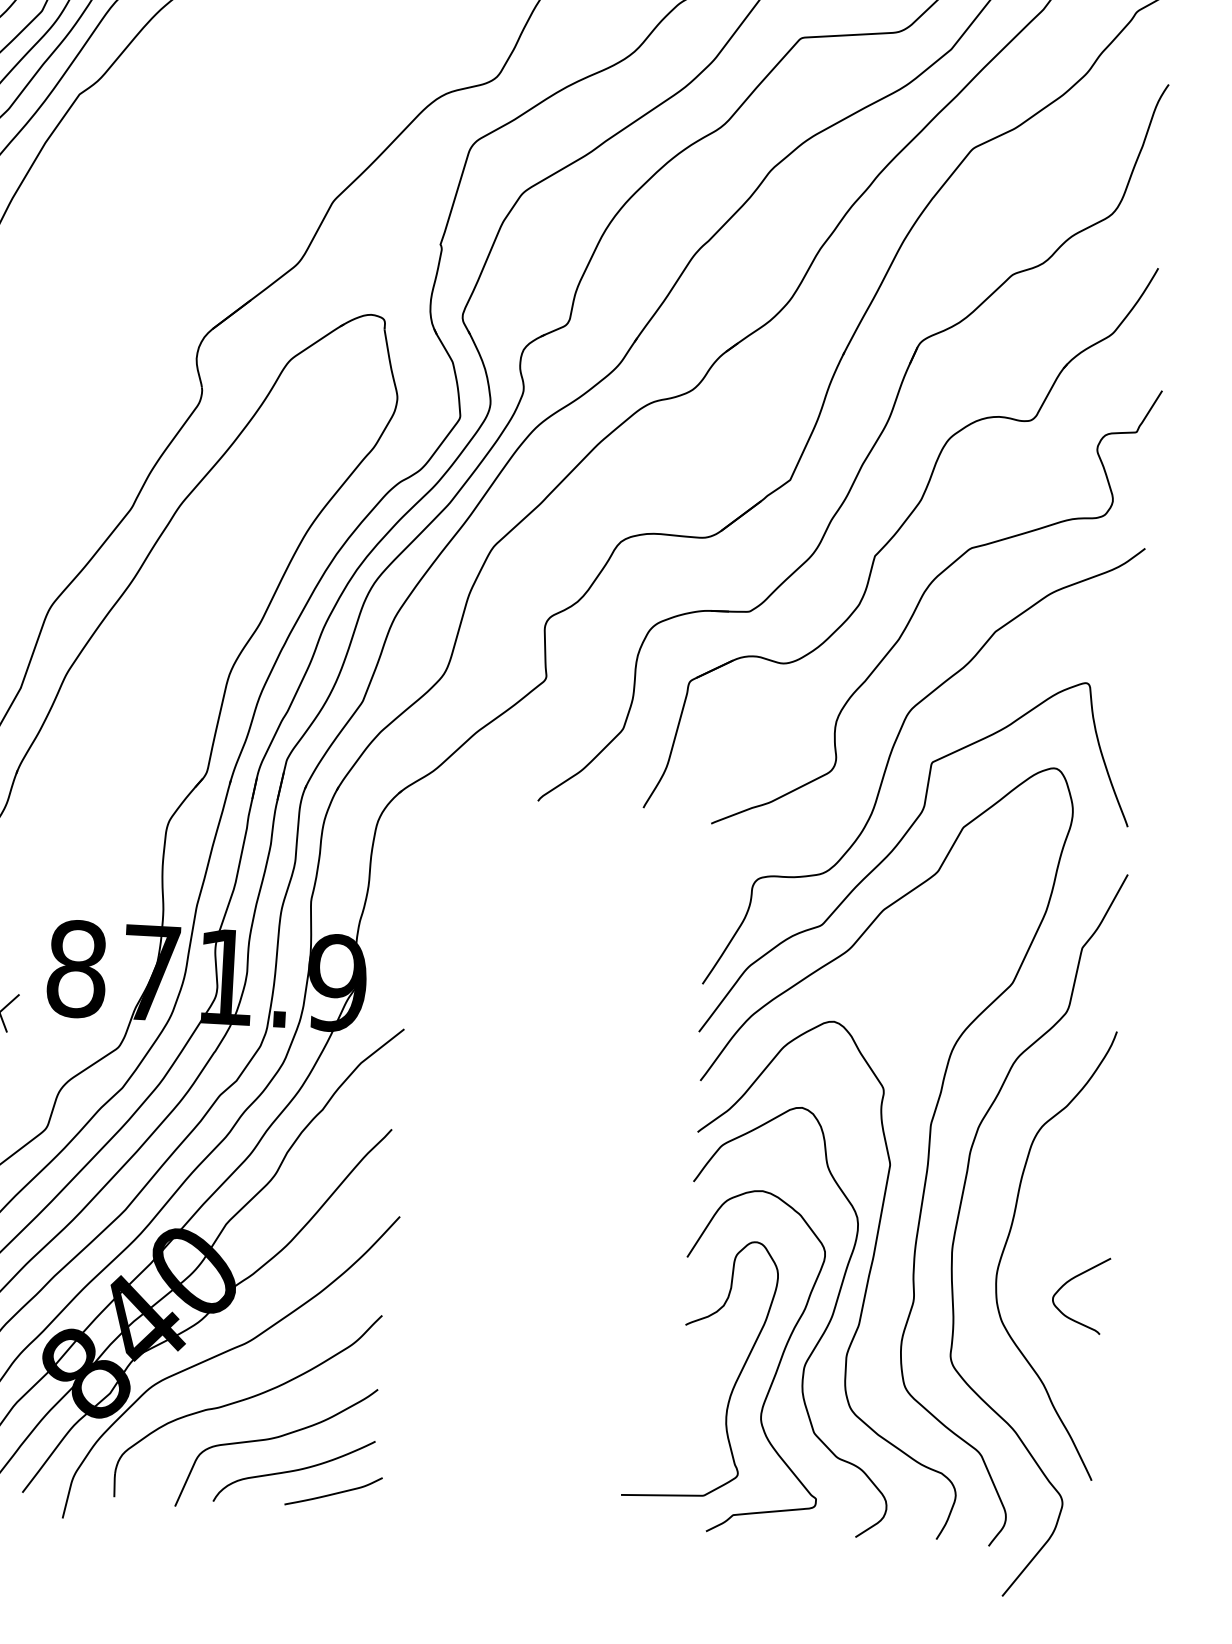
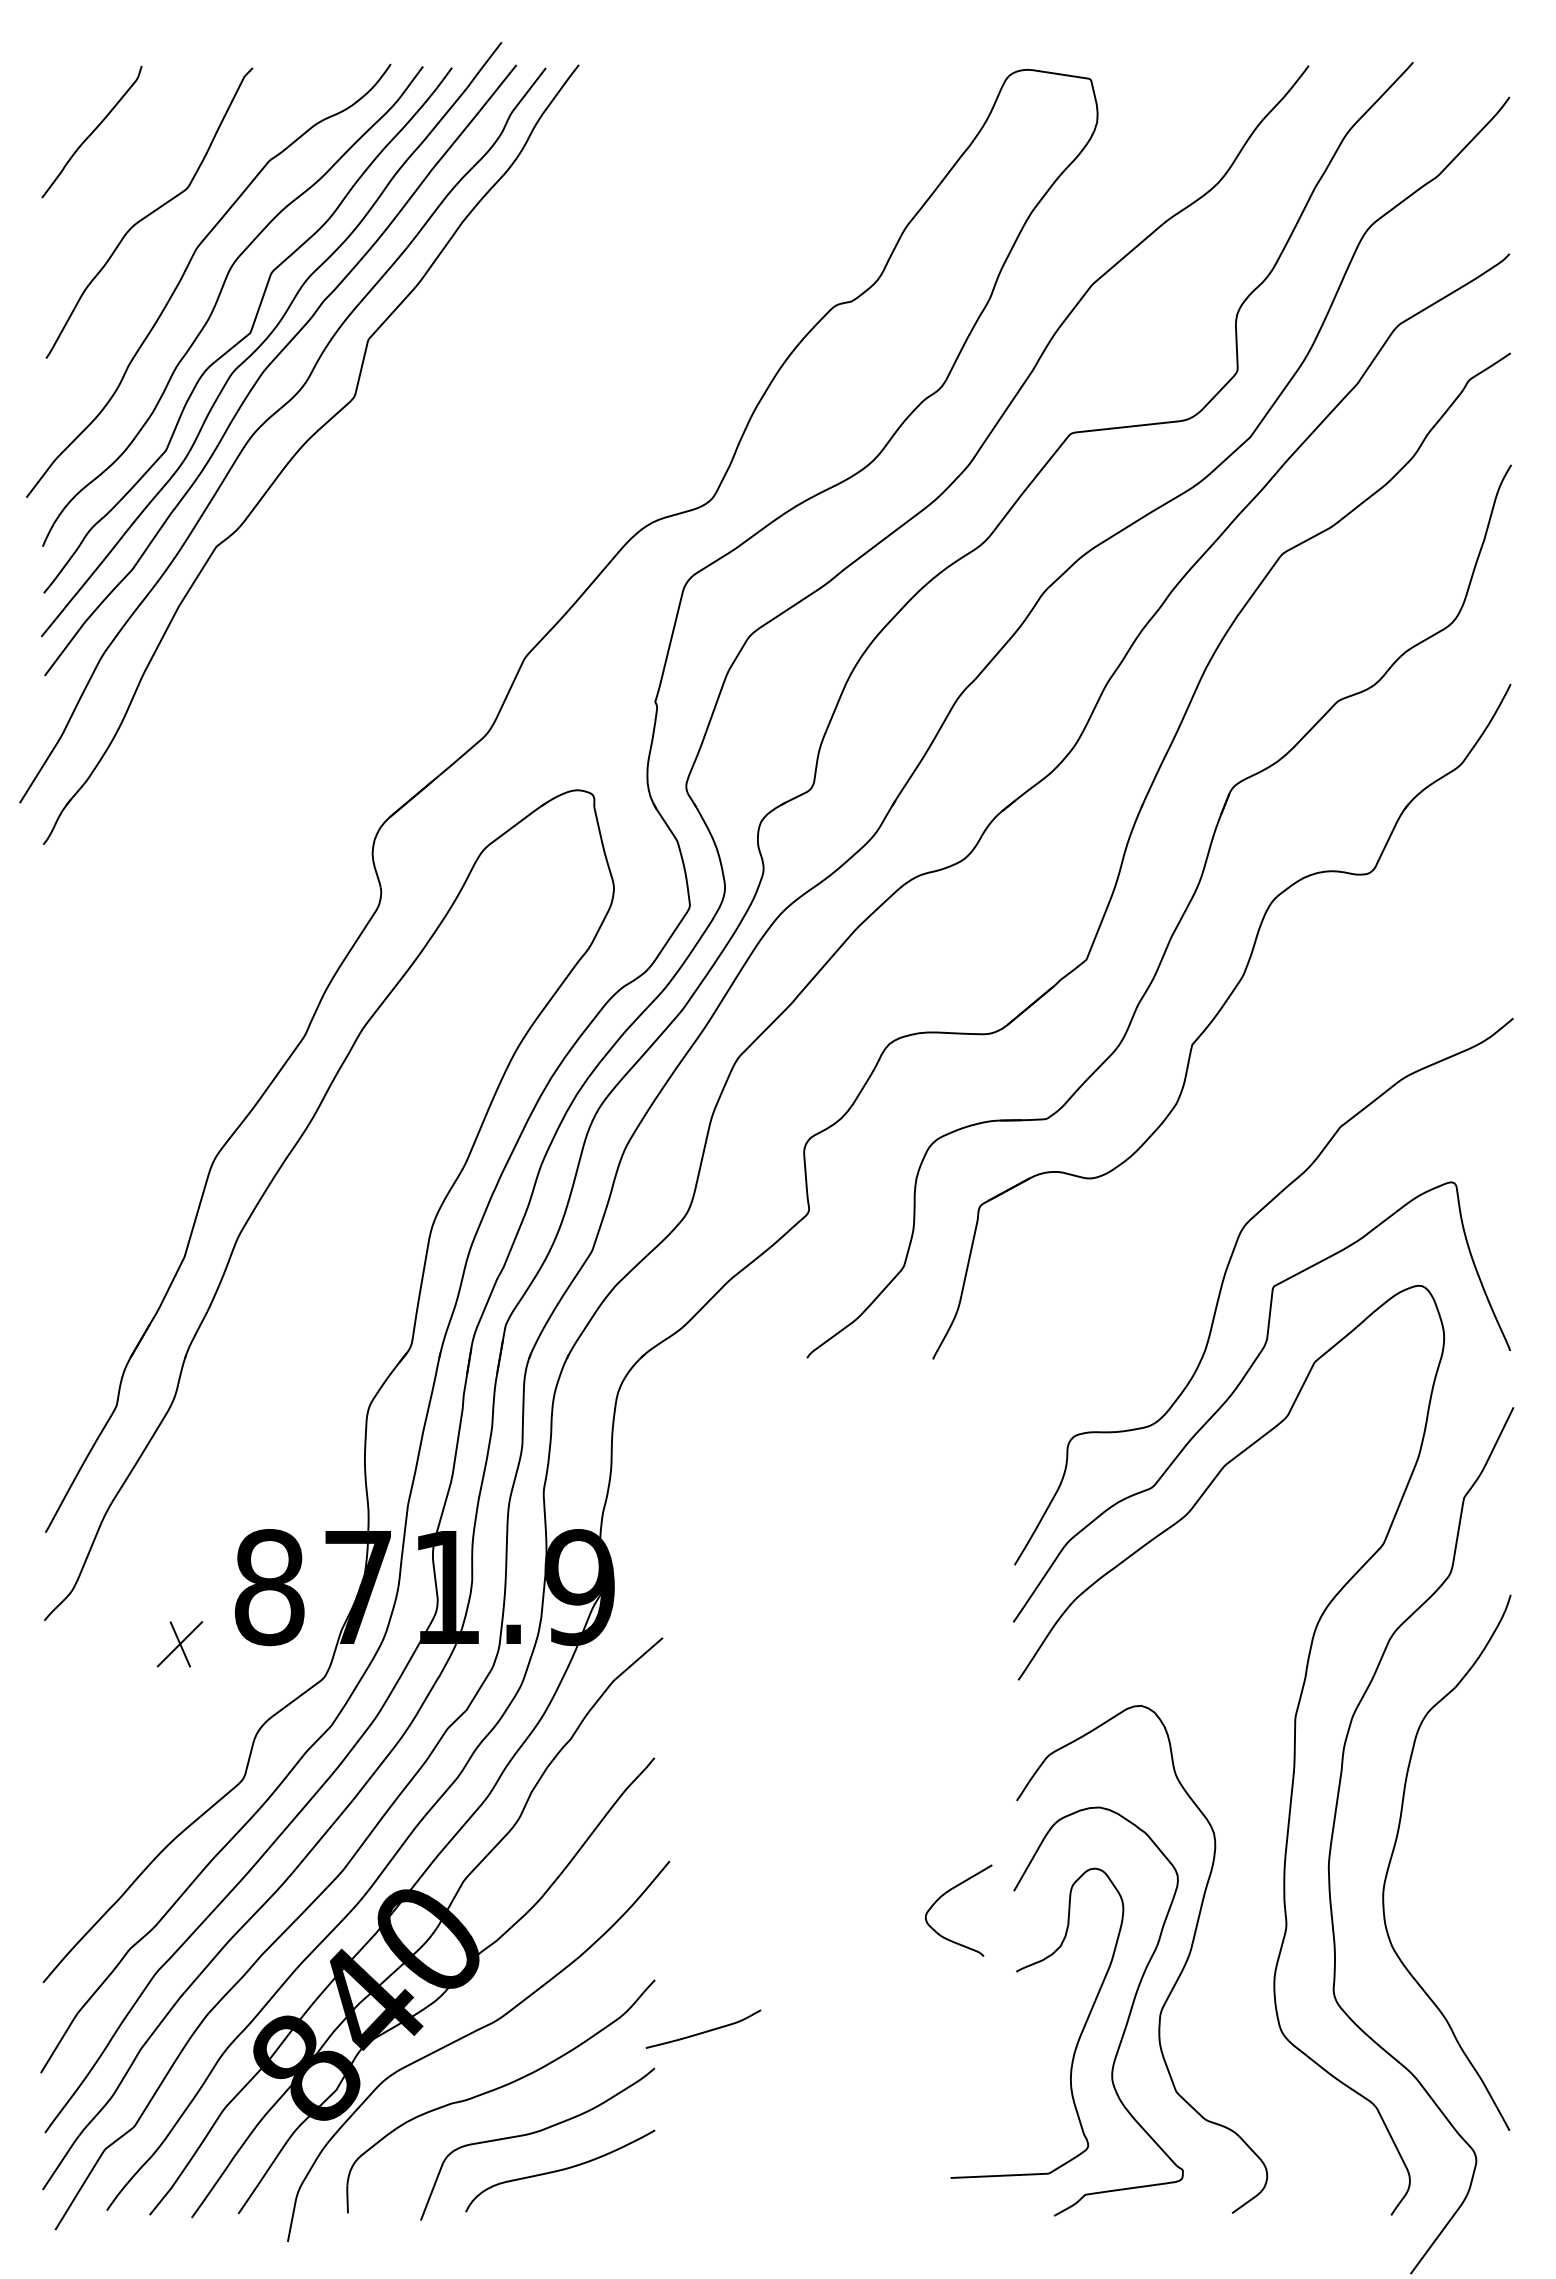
curve: (921, 599) -> (1250, 1093), removed
curve: (1069, 1281) -> (944, 1895), moved
curve: (865, 1285) -> (1228, 1913), removed
curve: (333, 1493) -> (703, 2031), moved

